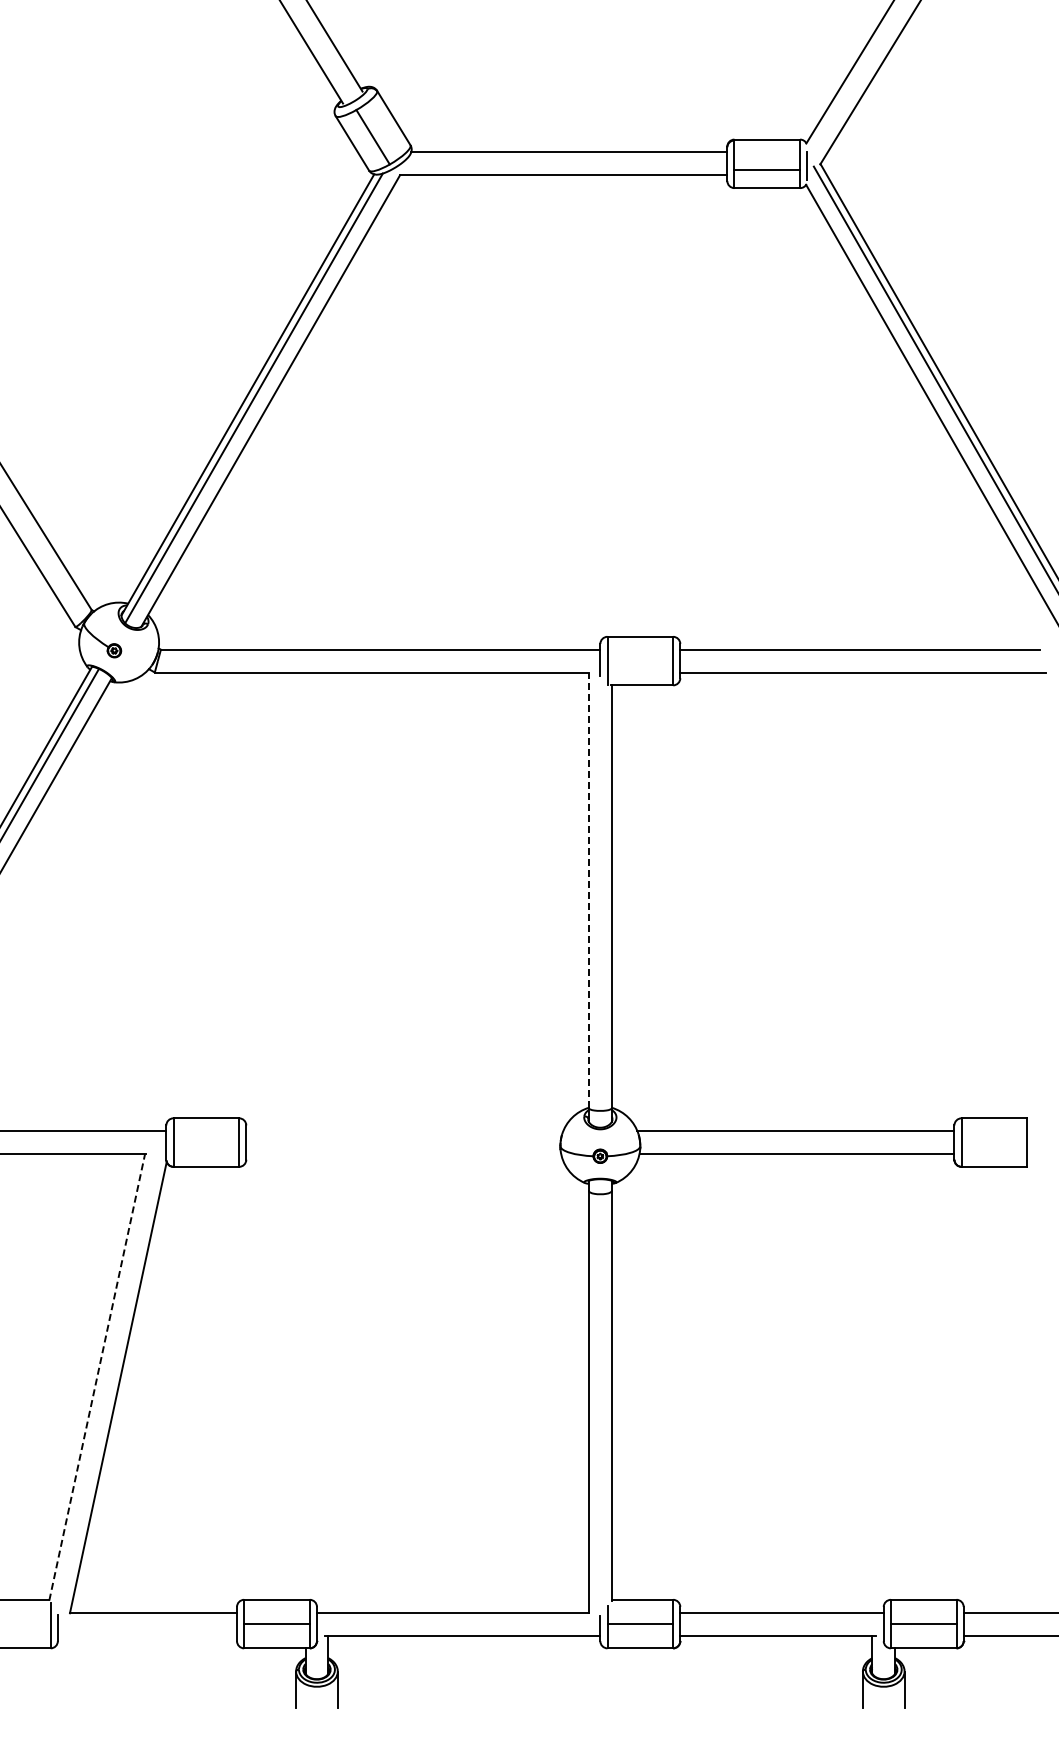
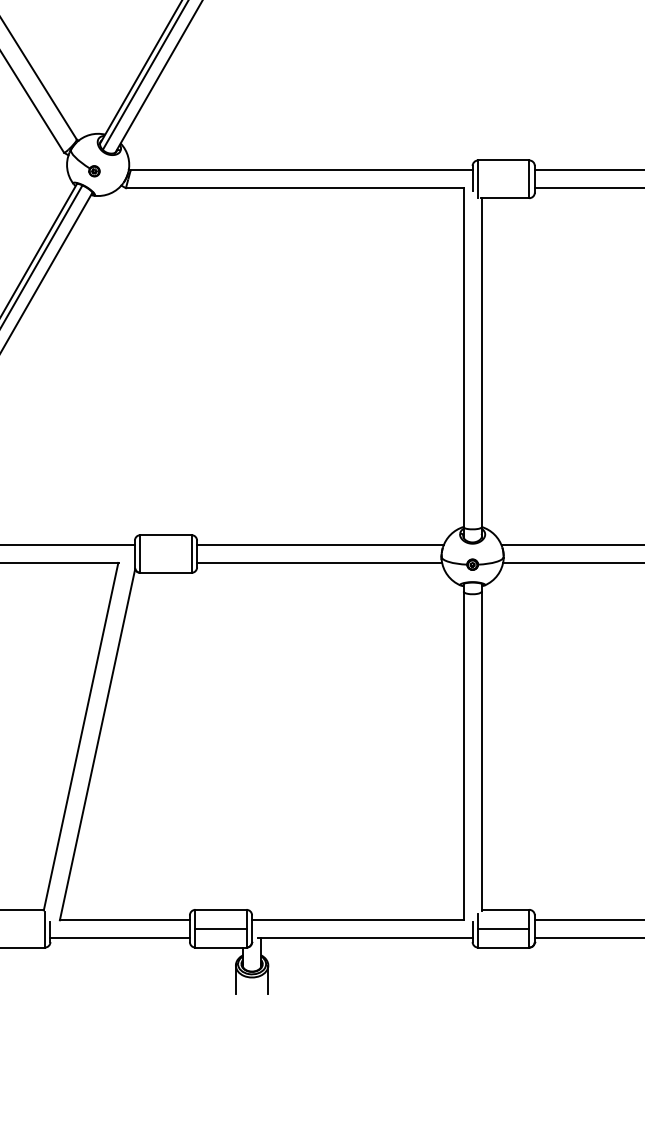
line: (588, 890) -> (463, 357), dashed -> solid
line: (404, 1131) -> (320, 545), added
line: (403, 1154) -> (319, 563), added
line: (97, 1376) -> (81, 736), dashed -> solid
line: (147, 1635) -> (120, 937), added

